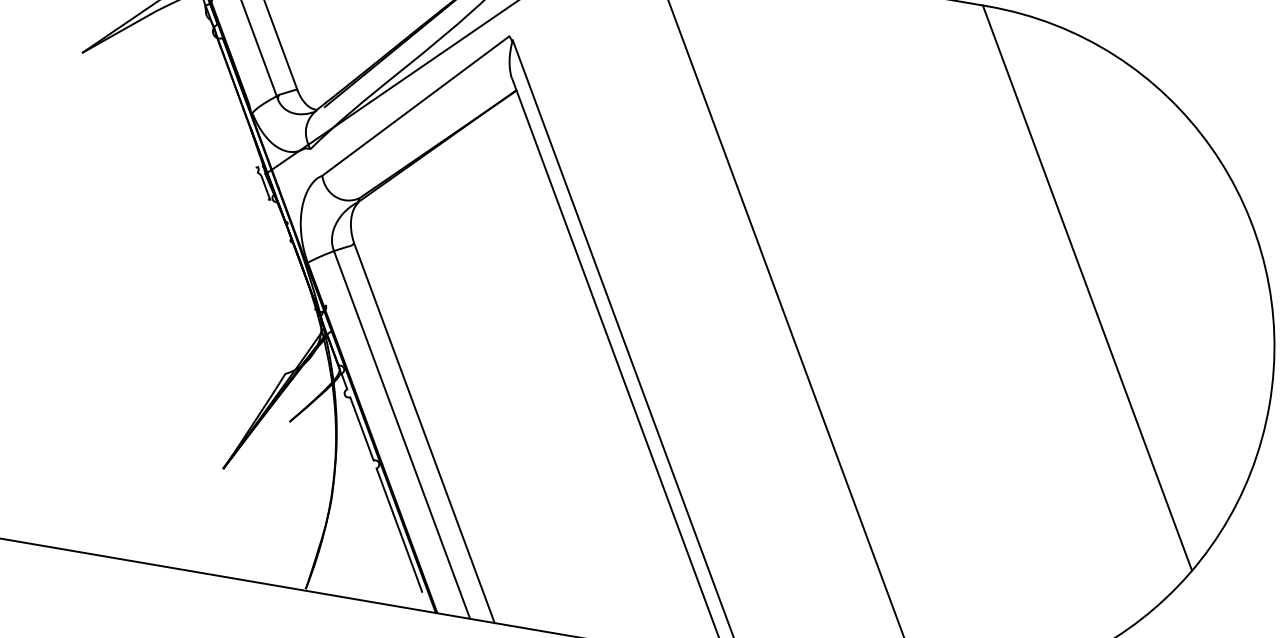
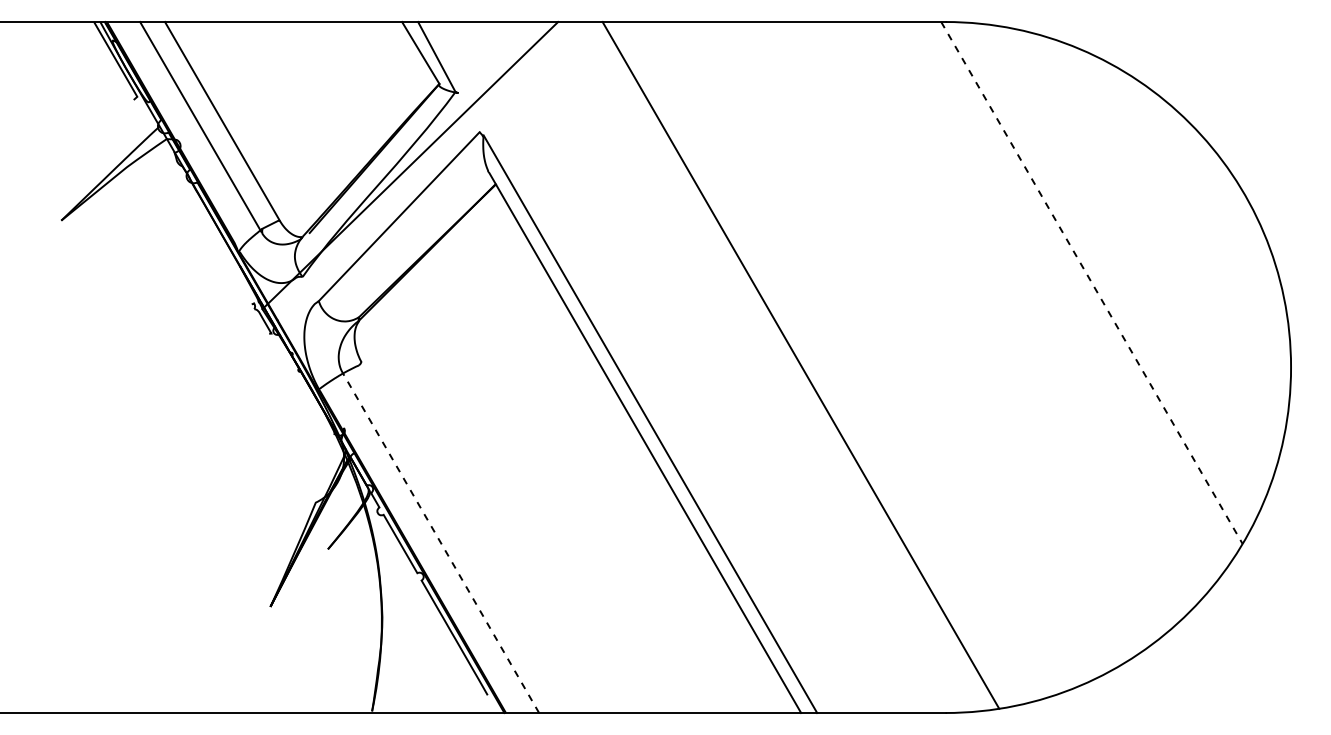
line: (1087, 288) -> (1092, 283), solid -> dashed
line: (425, 433) -> (463, 537), removed
line: (401, 434) -> (440, 542), solid -> dashed

